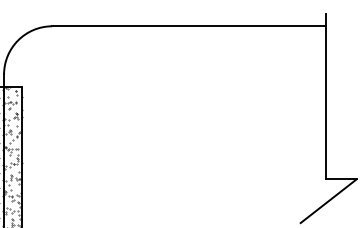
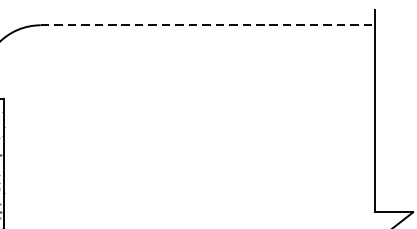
line: (188, 26) -> (207, 25), solid -> dashed

